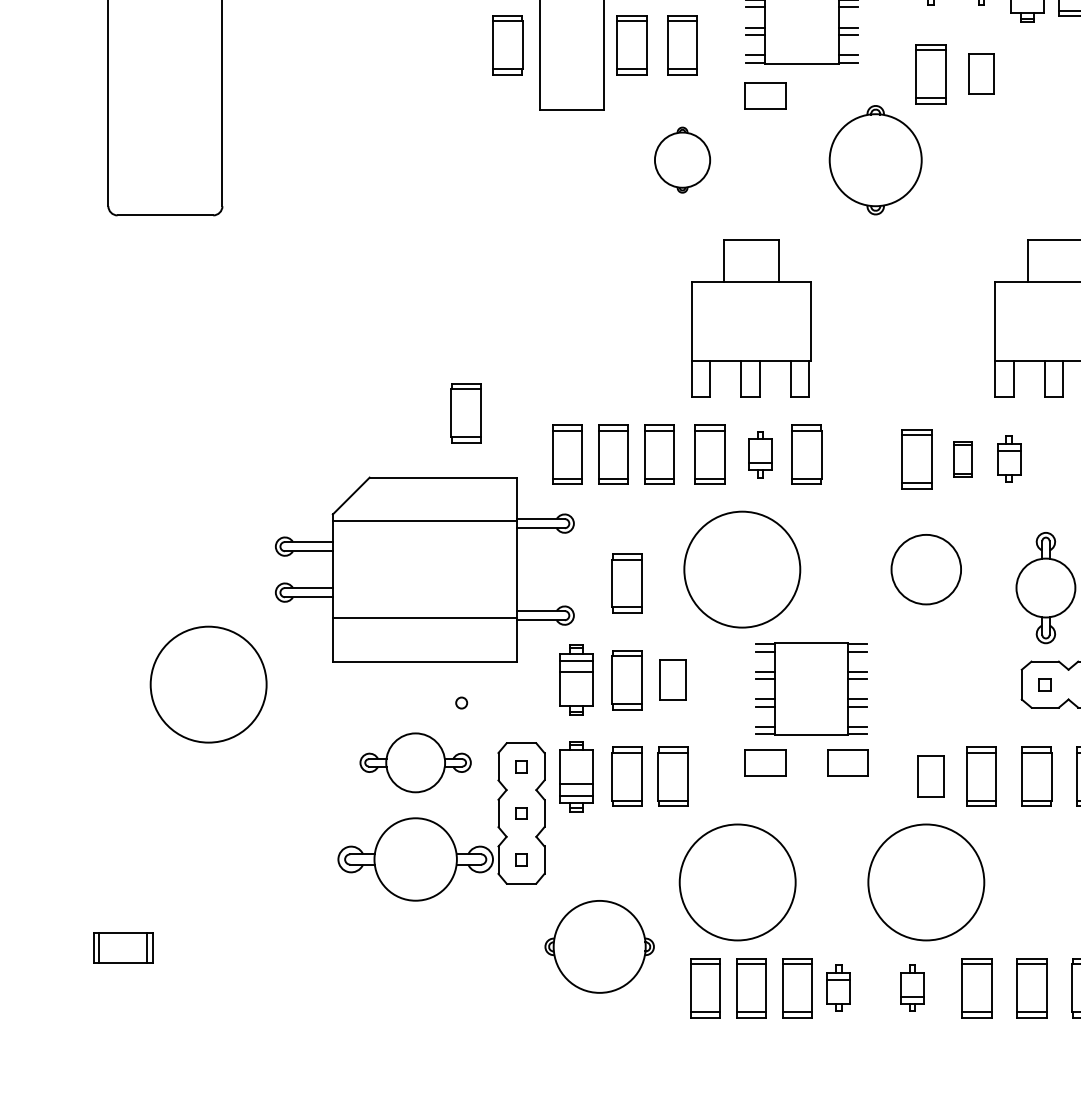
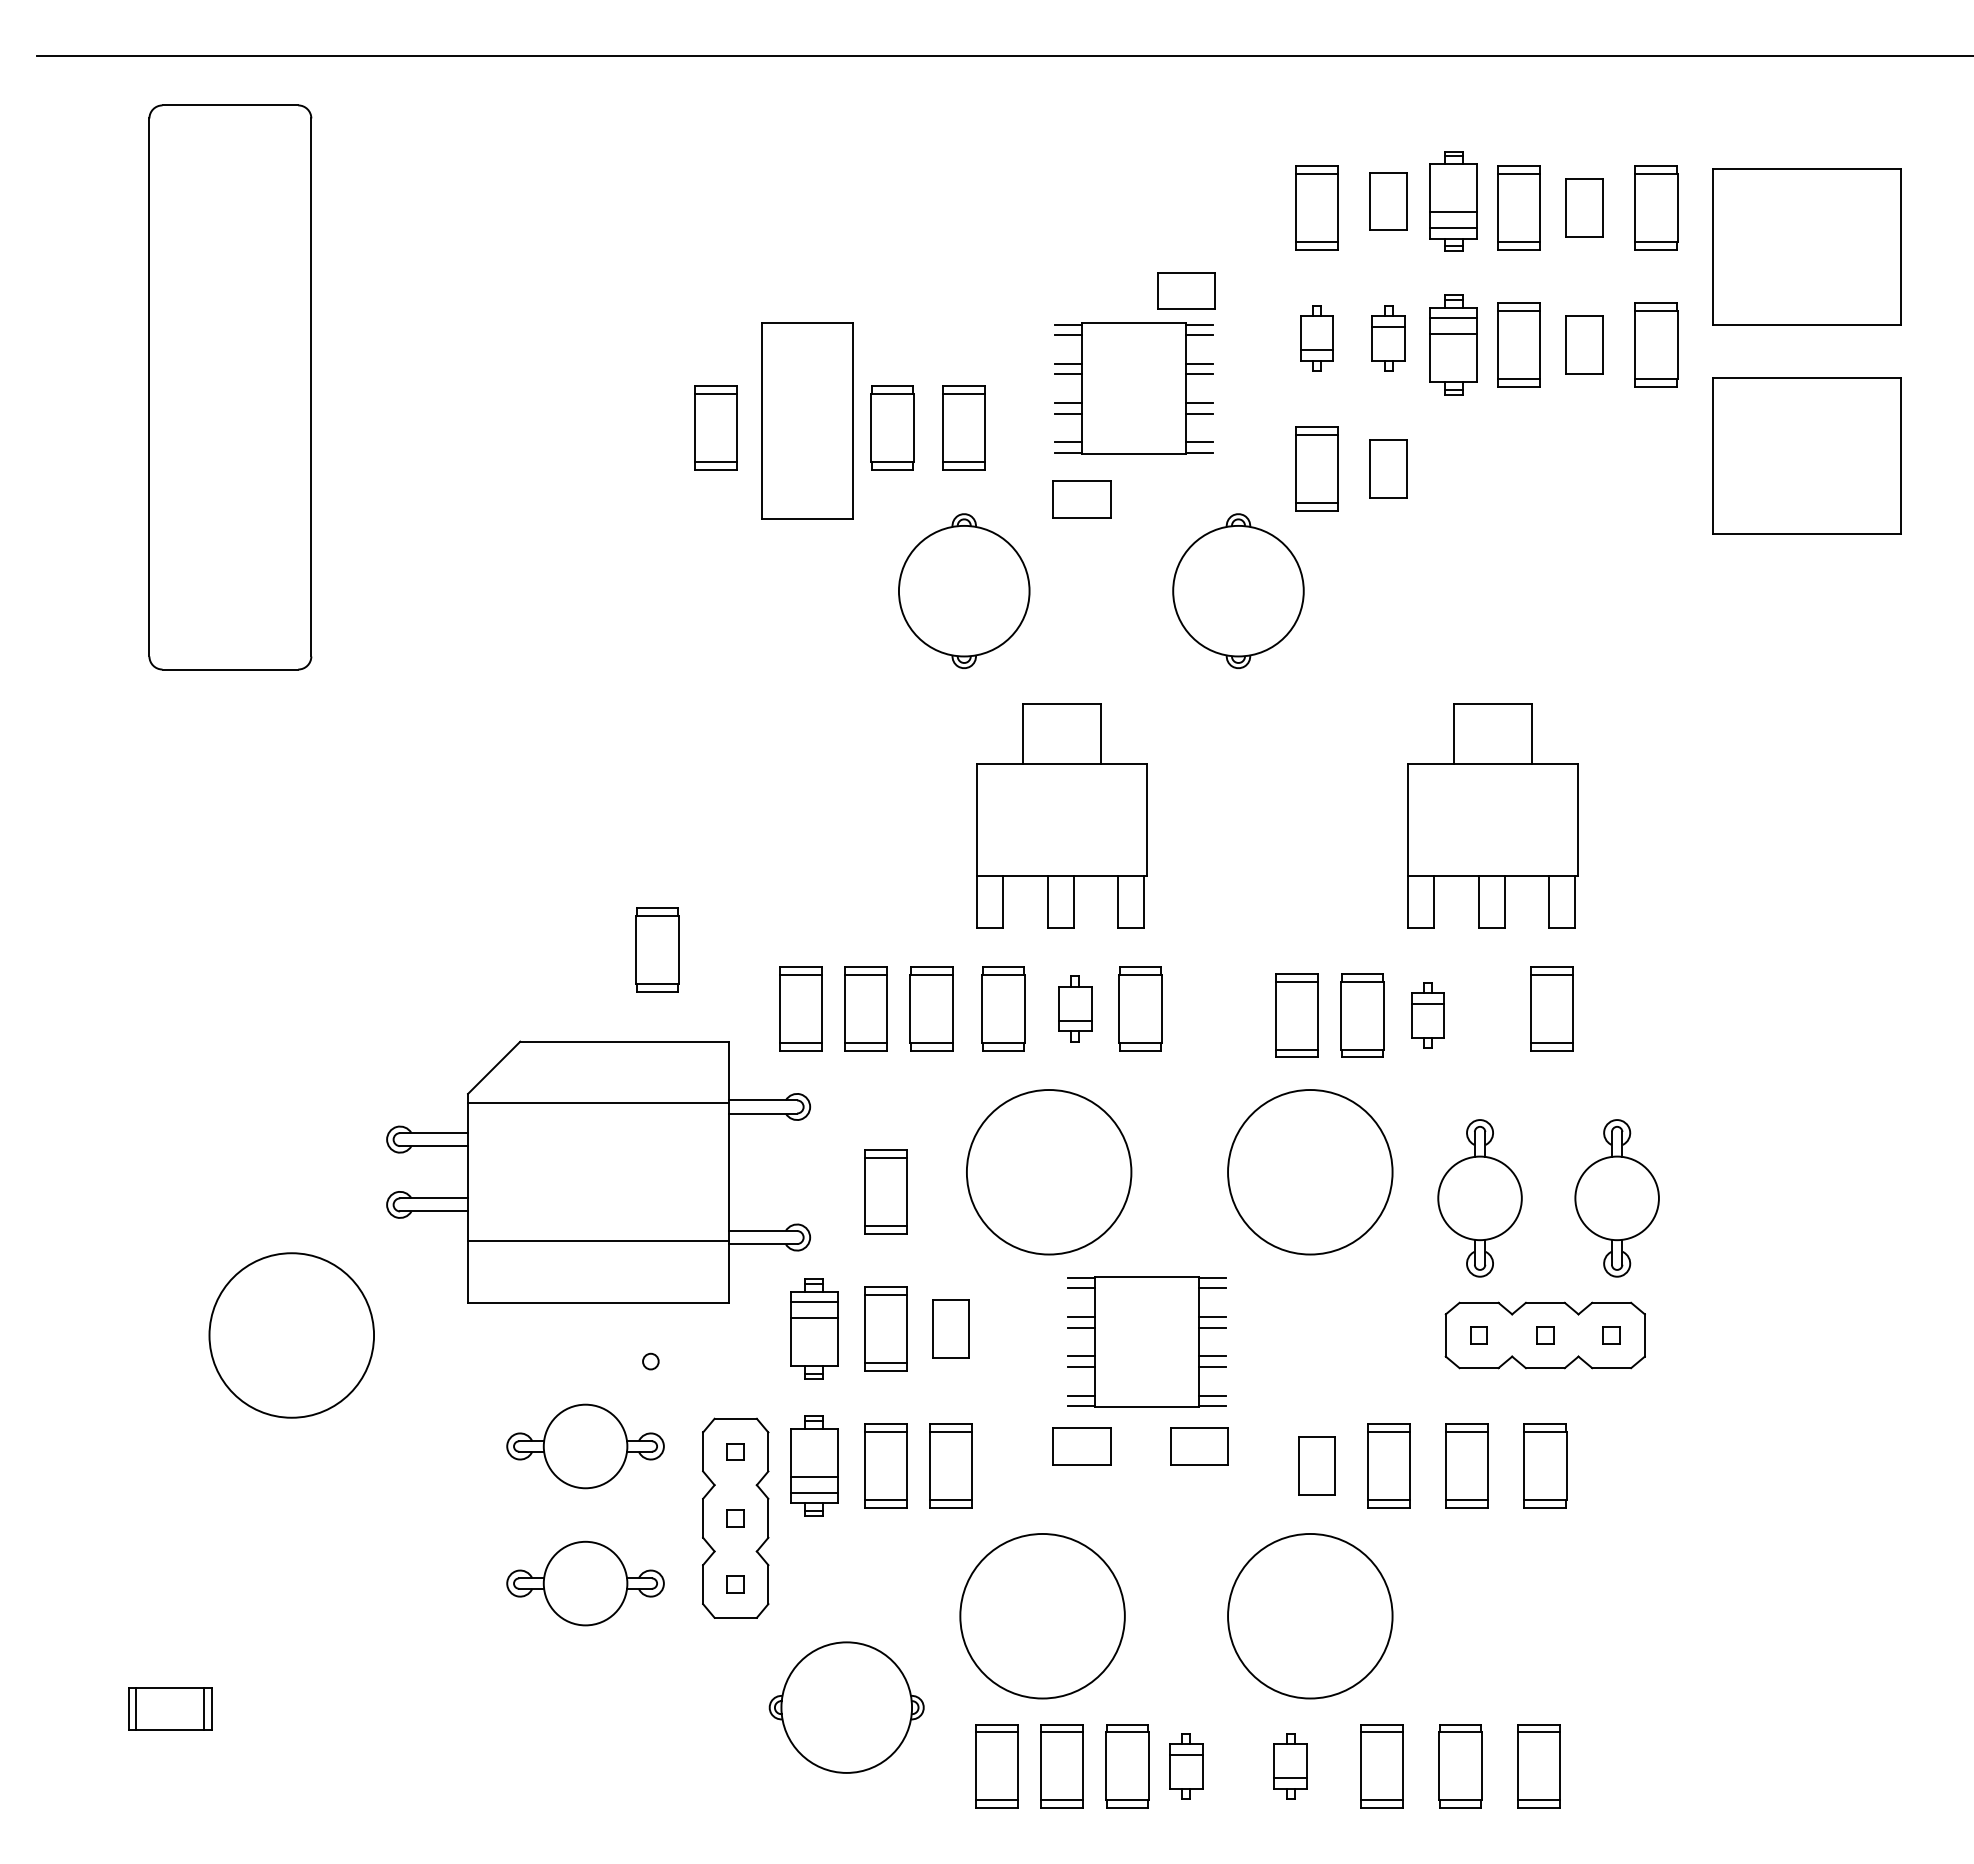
part: (682, 159) -> (964, 590), size x1.67
part: (963, 459) -> (1362, 1015), size x1.67
circle: (926, 569) -> (1310, 1172), size x1.67
part: (415, 859) -> (585, 1583), size x0.71

